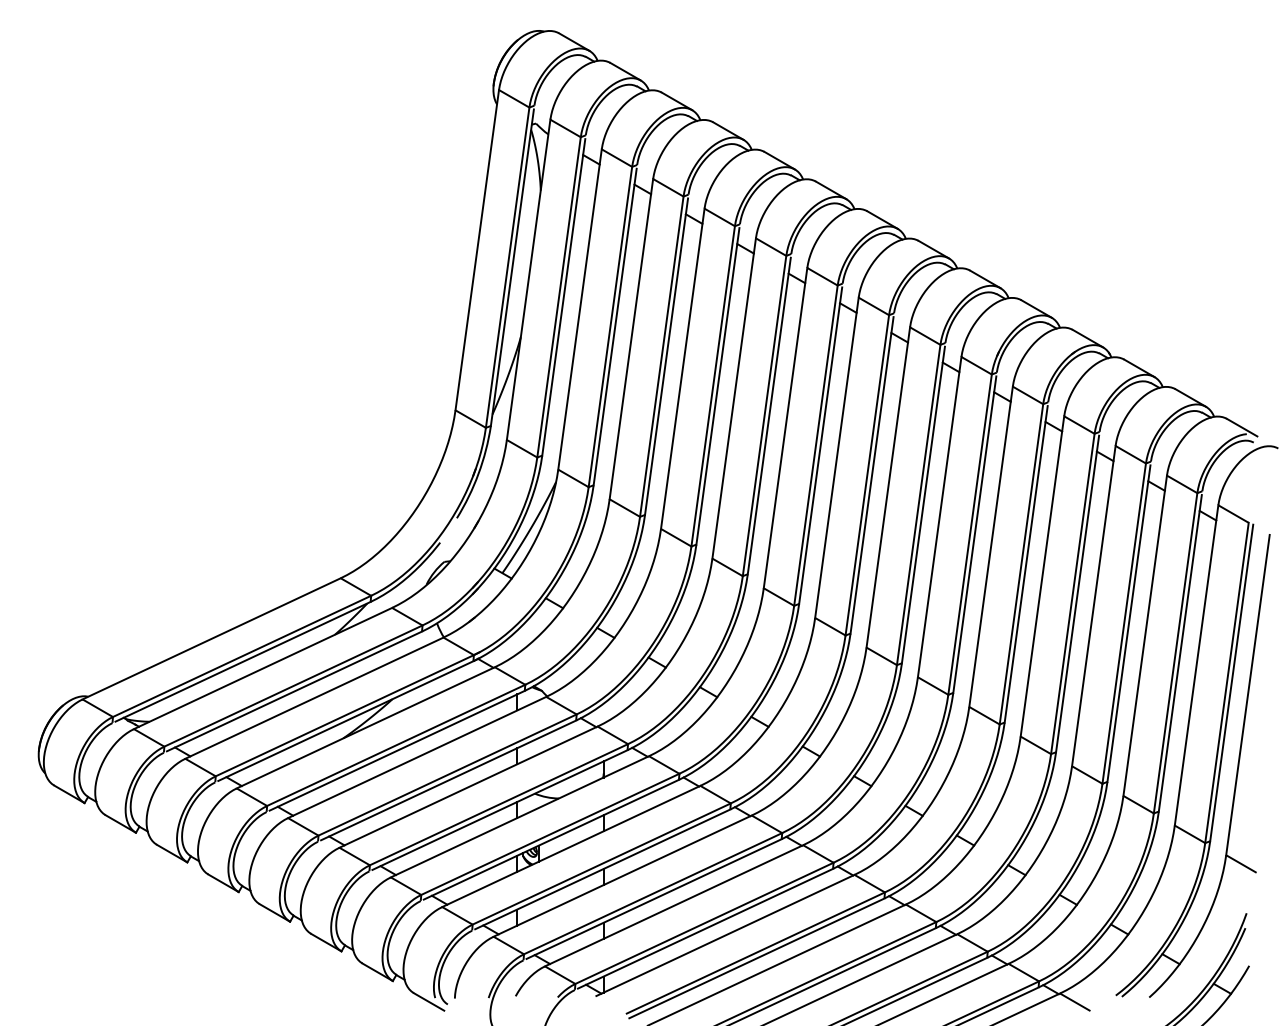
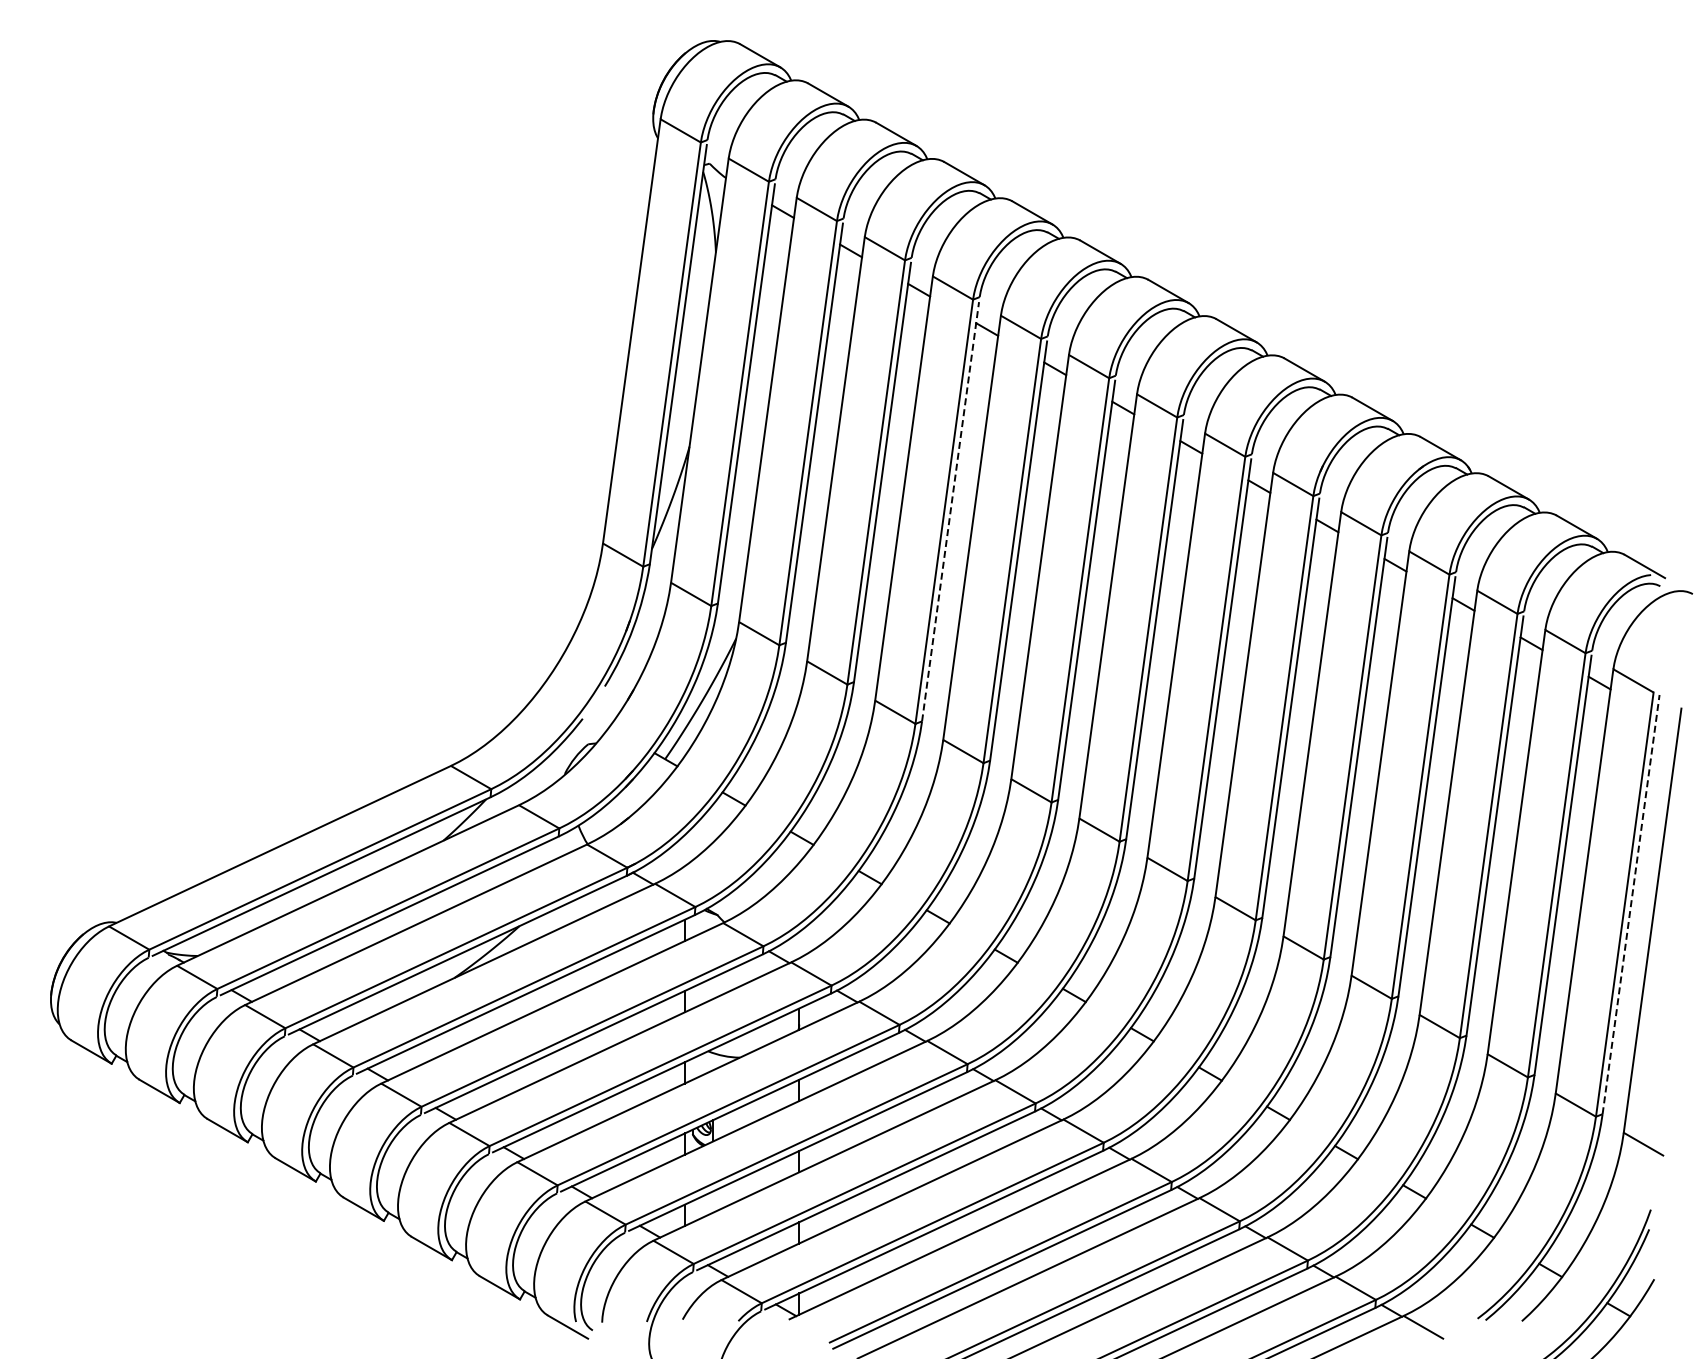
line: (717, 386) -> (950, 511), solid -> dashed
line: (1232, 682) -> (1631, 904), solid -> dashed

